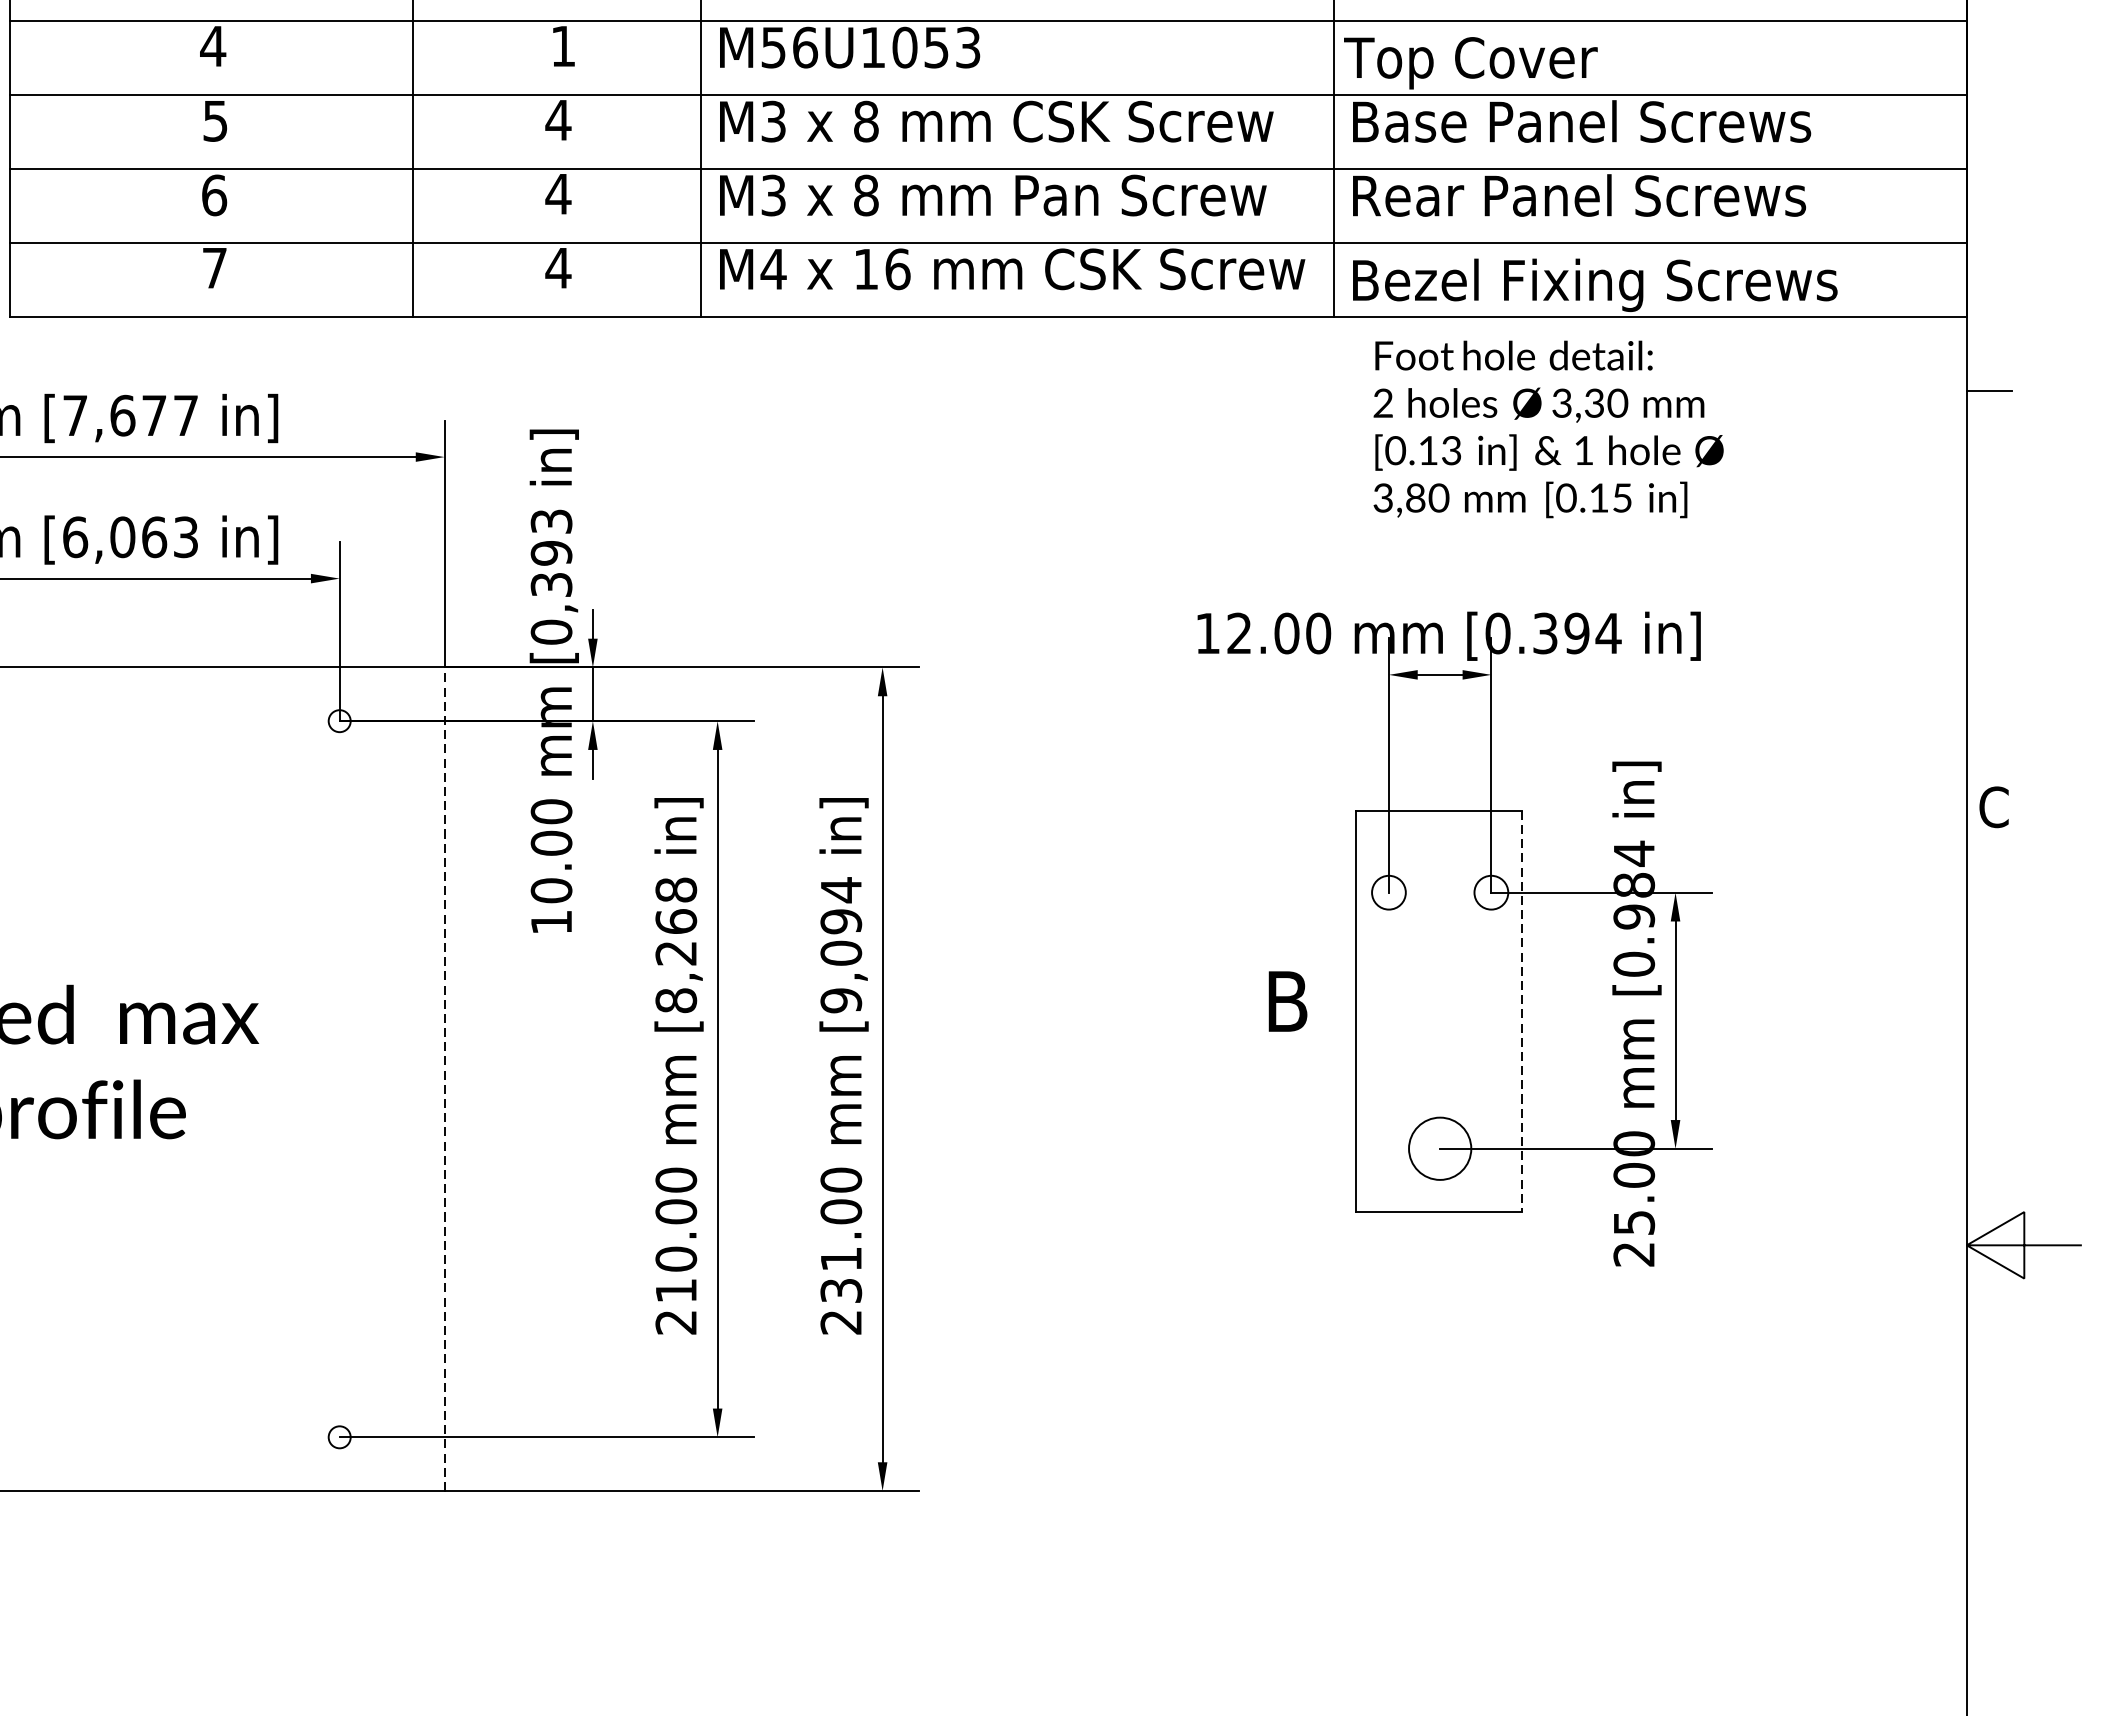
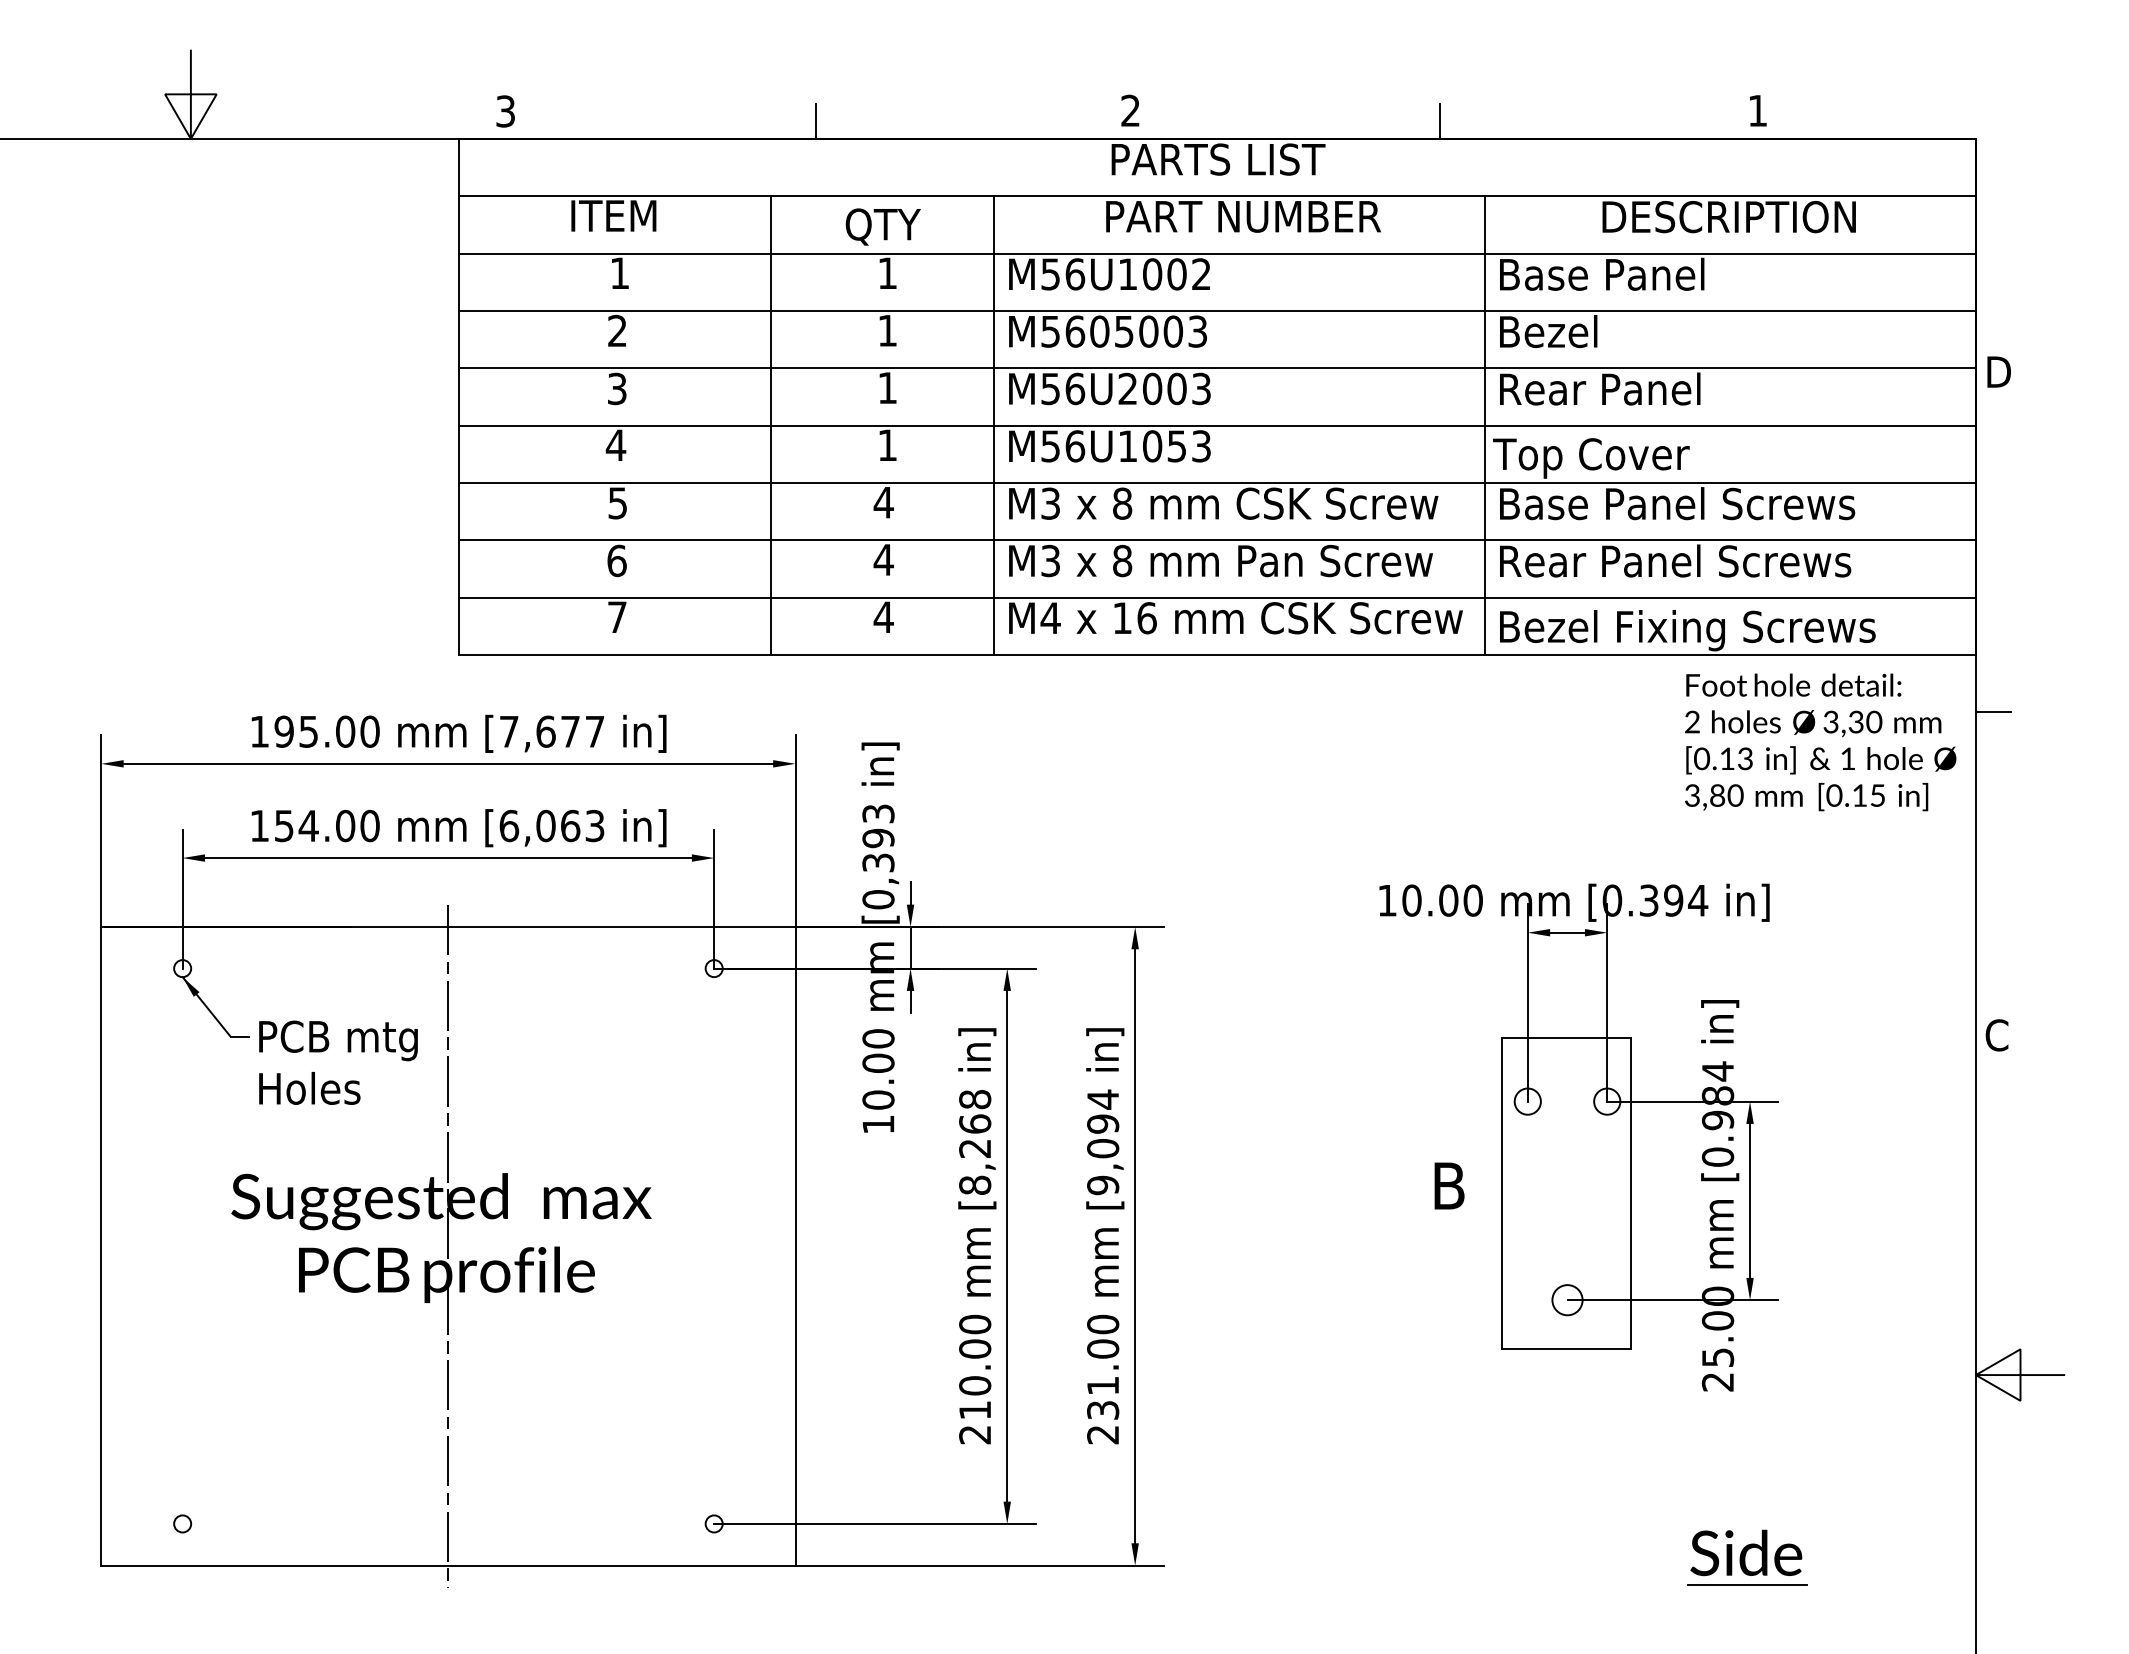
text: (1548, 429) -> (1820, 742), moved
text: (1238, 633) -> (1411, 900), 12.00 -> 10.00
line: (1522, 1012) -> (1631, 1194), dashed -> solid
line: (444, 1078) -> (795, 1245), dashed -> solid
circle: (1440, 1149) -> (1567, 1300), size x0.62
part: (1672, 1480) -> (1747, 1557), added

